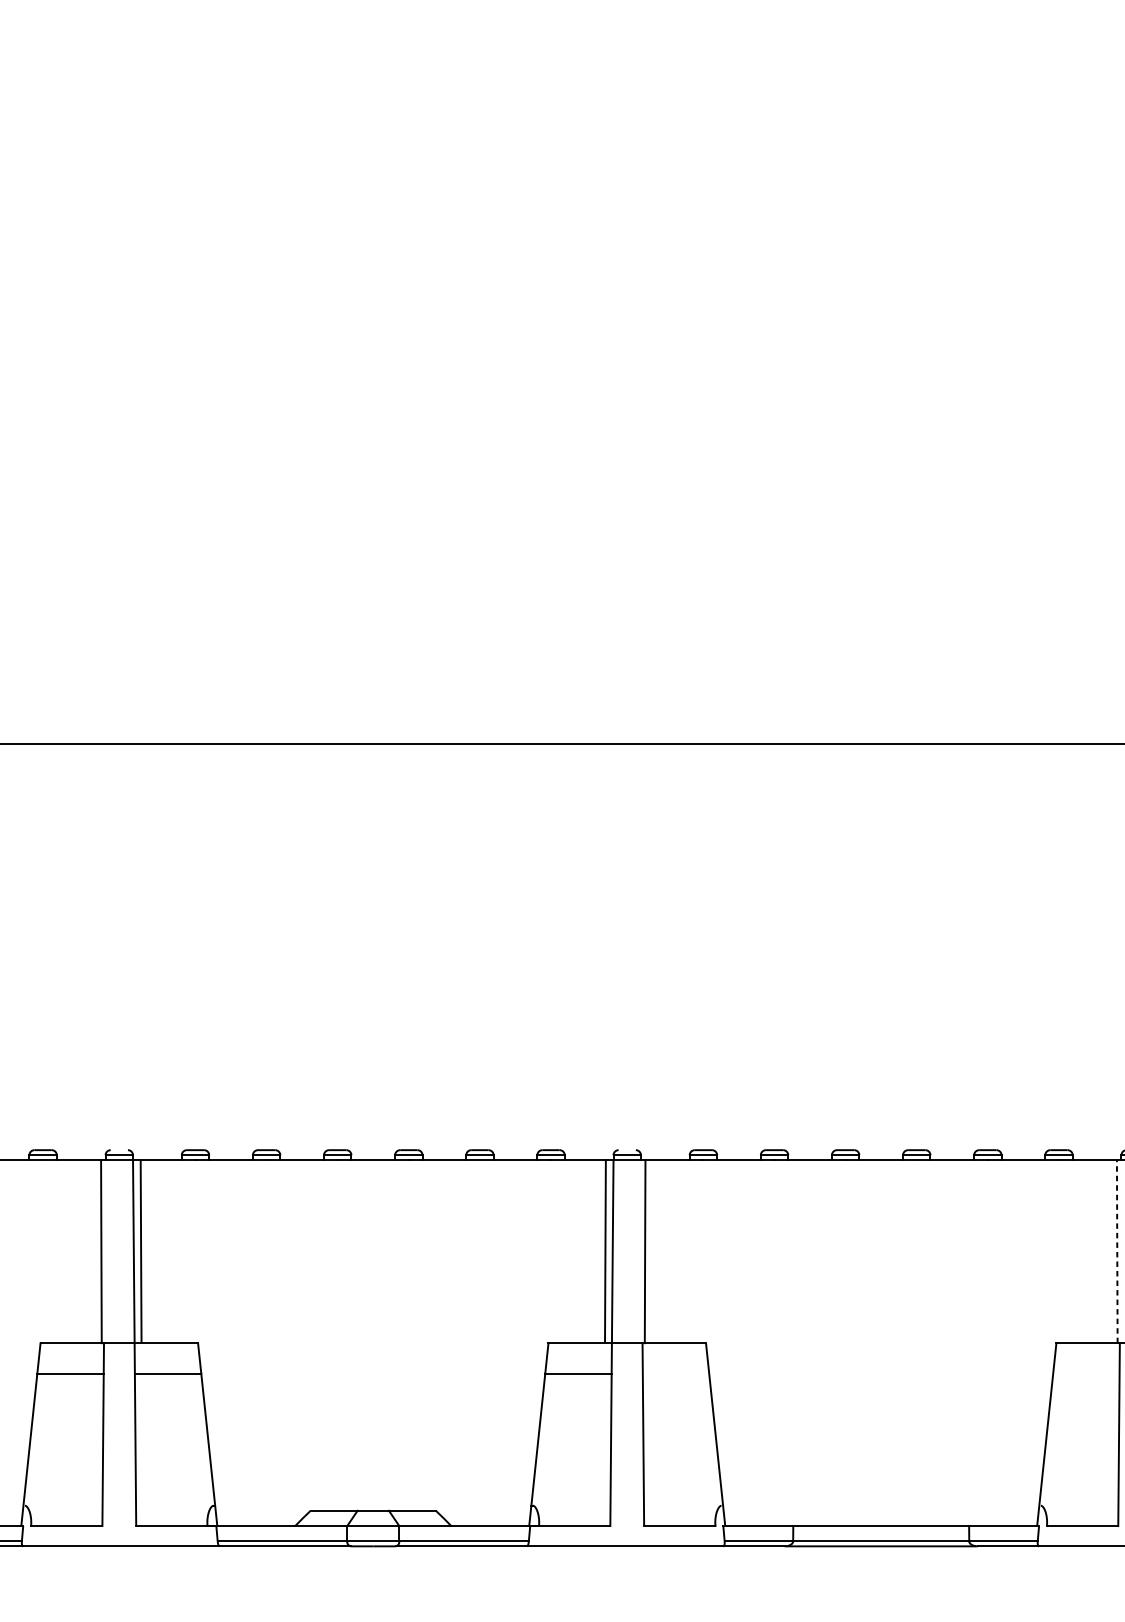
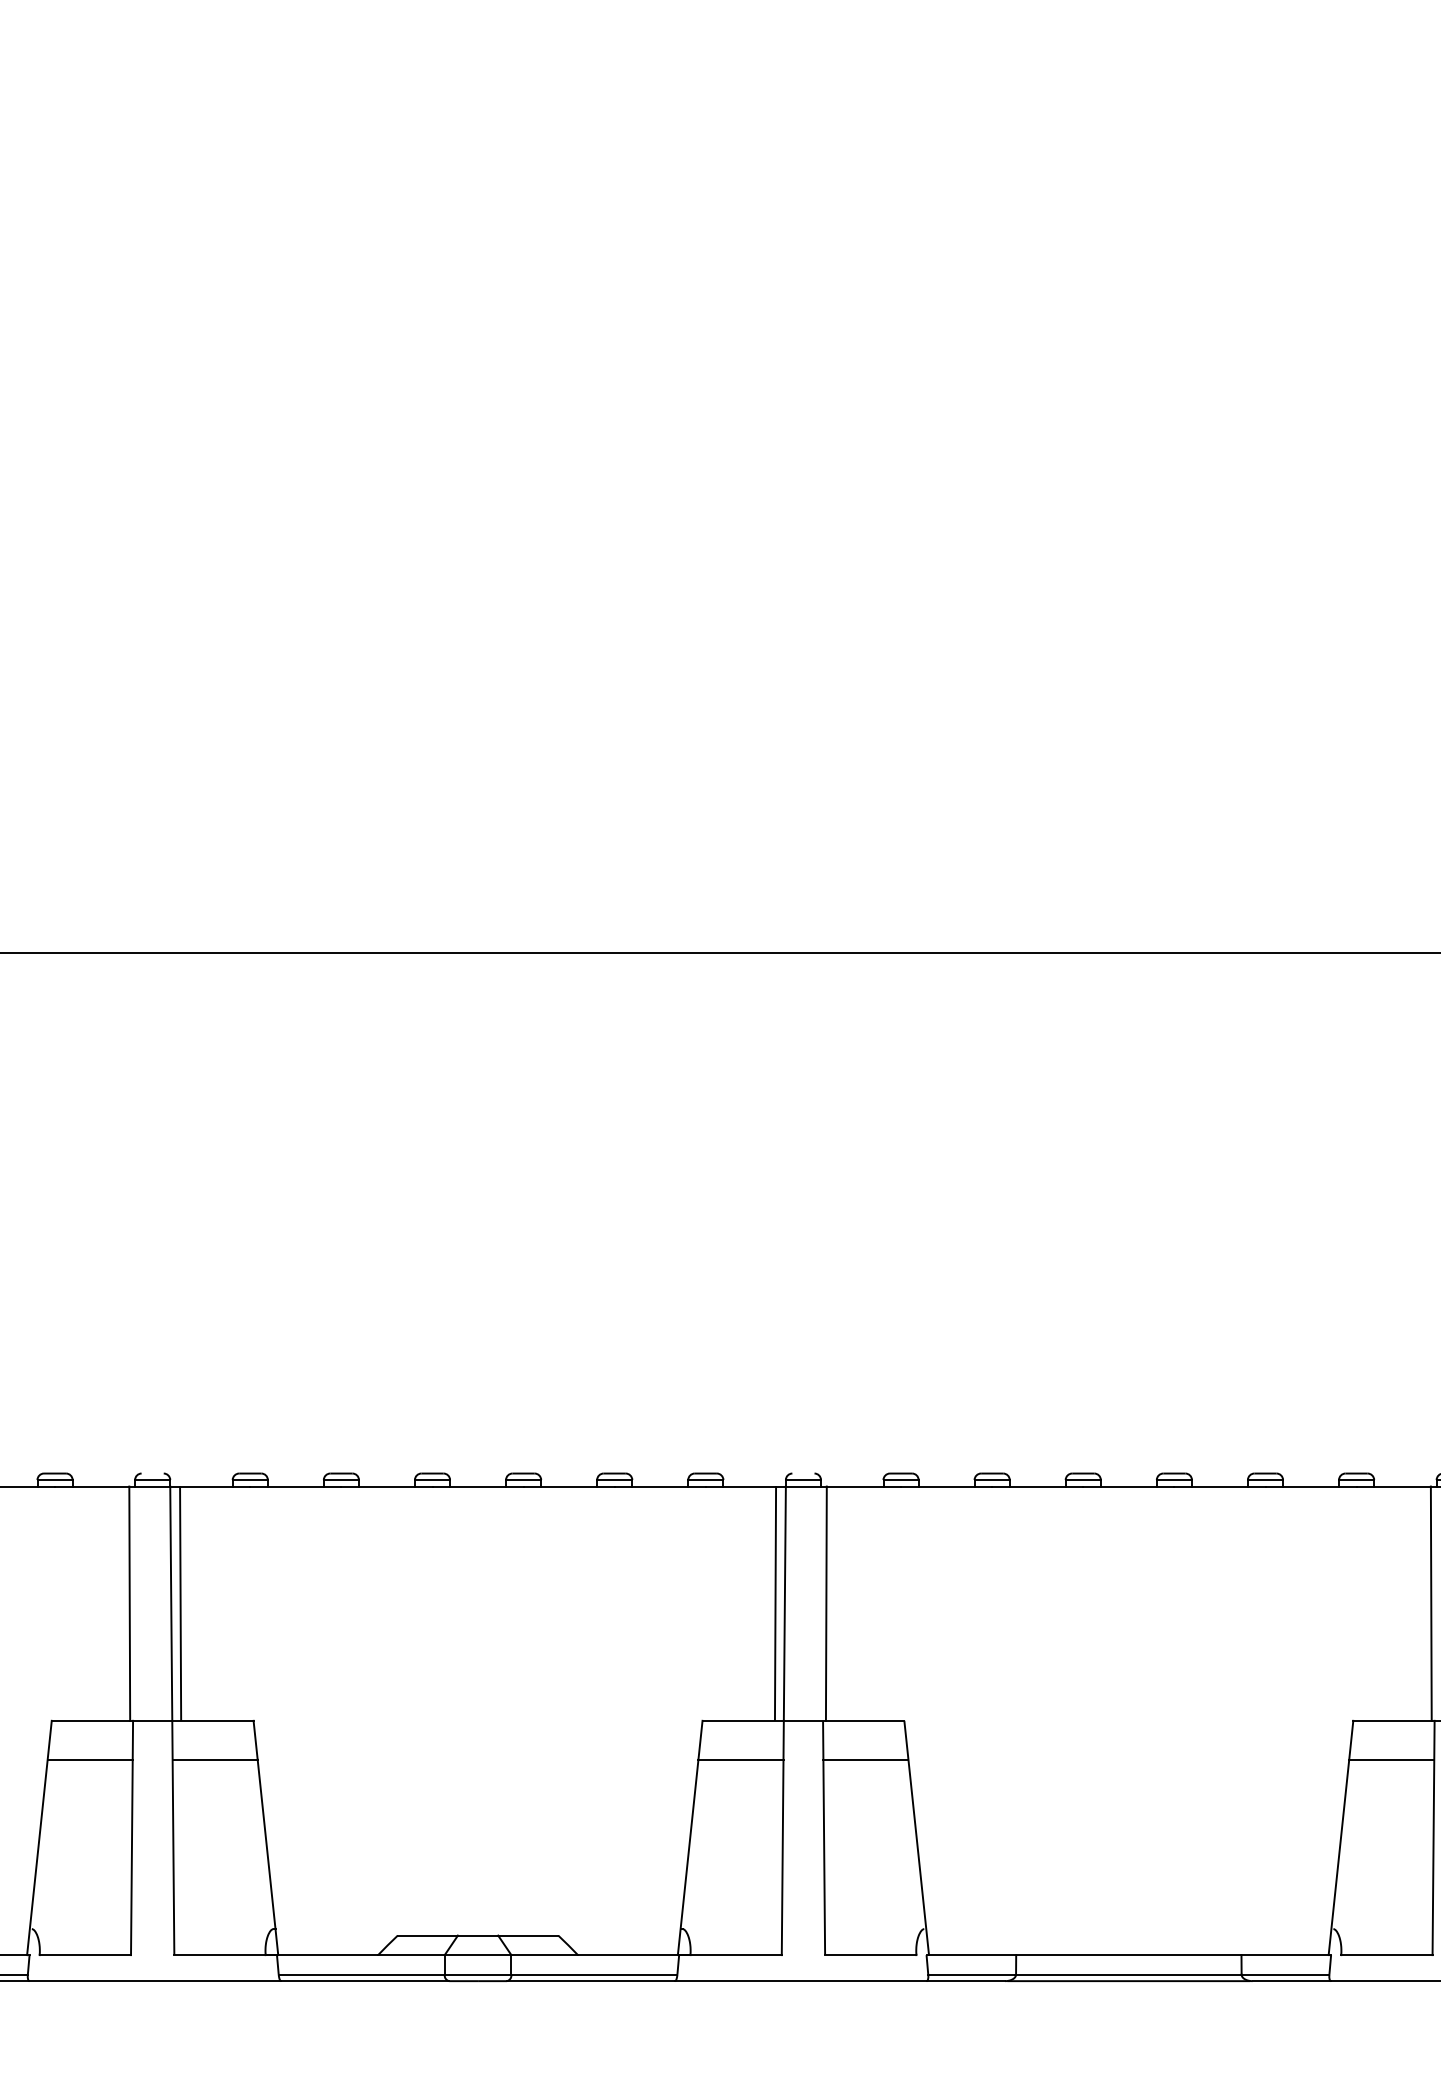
line: (1117, 1251) -> (1431, 1603), dashed -> solid
line: (675, 1373) -> (865, 1759), added
line: (1086, 1373) -> (1391, 1759), added

